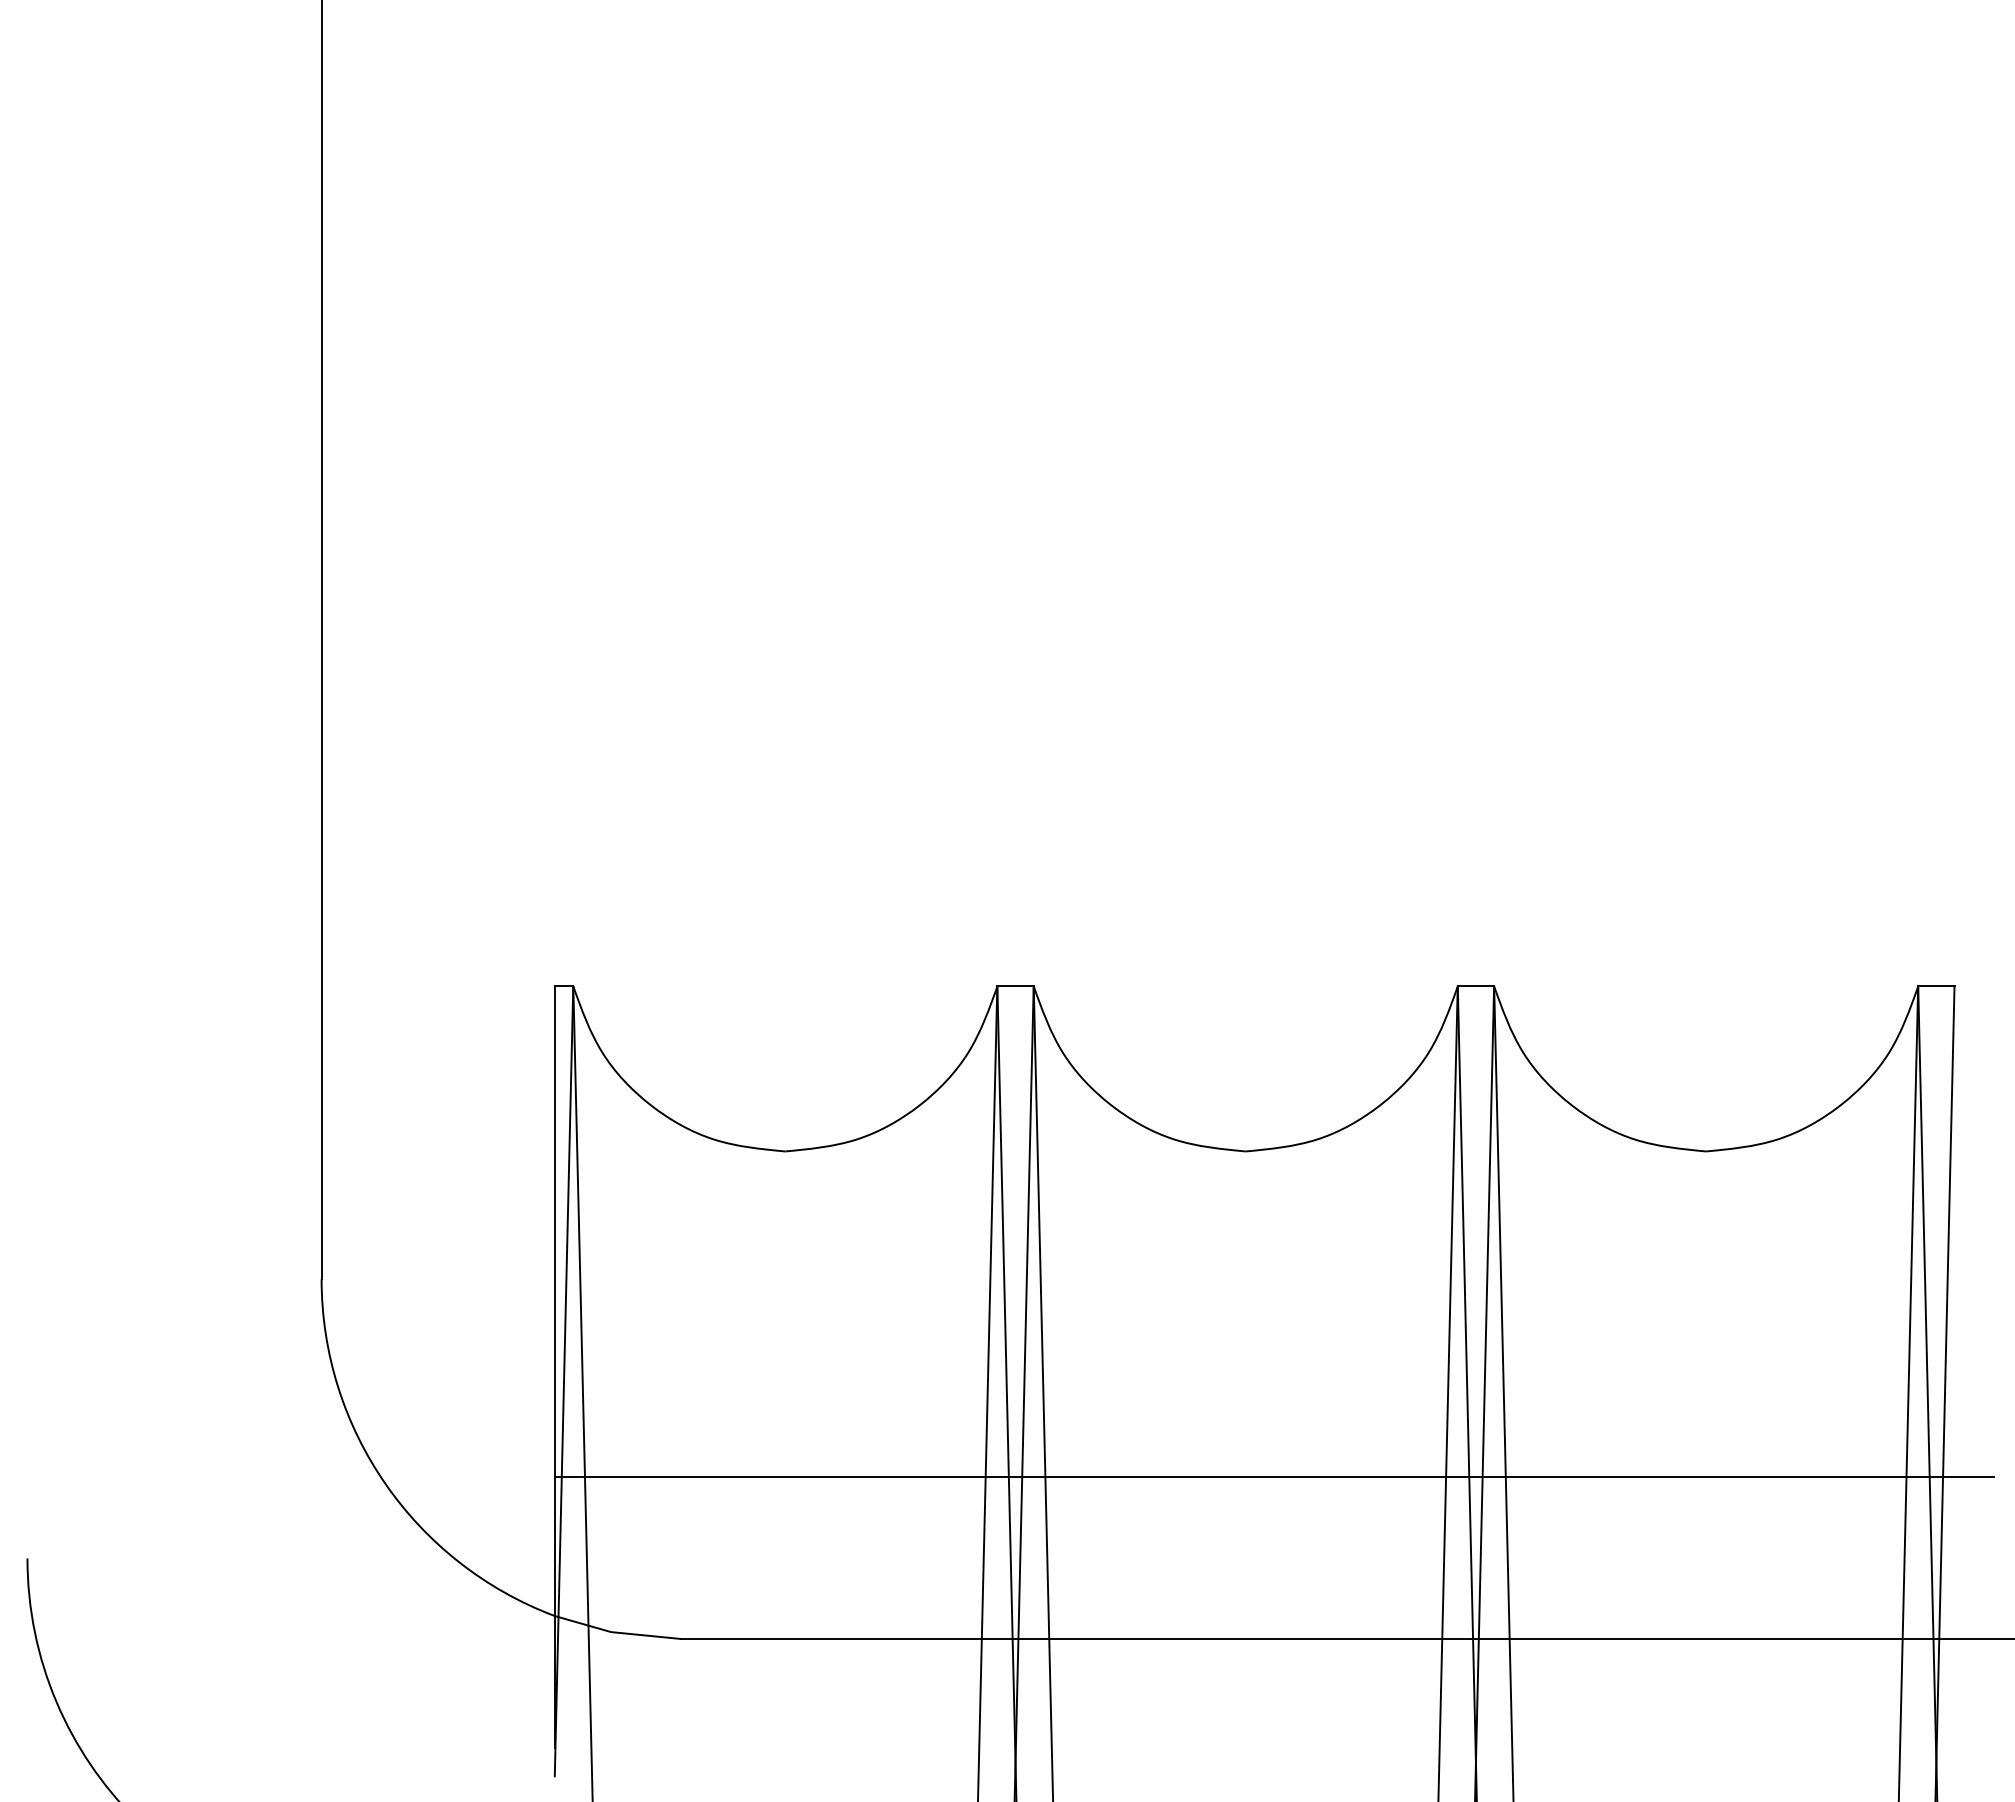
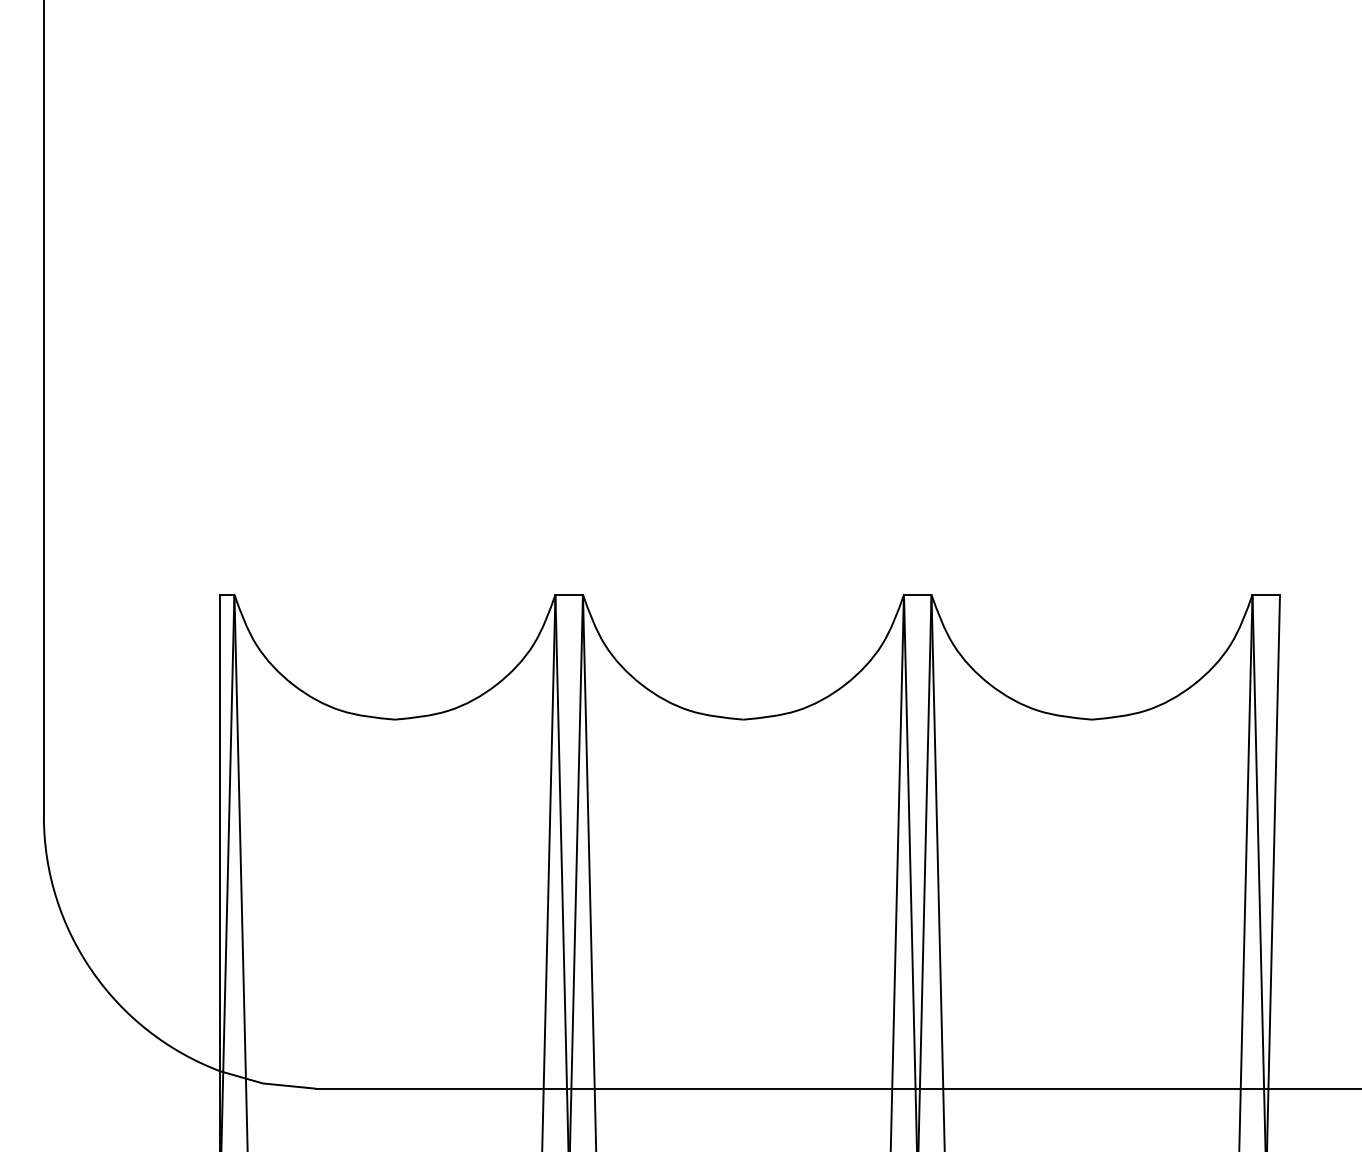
line: (1273, 1477) -> (764, 966), removed

